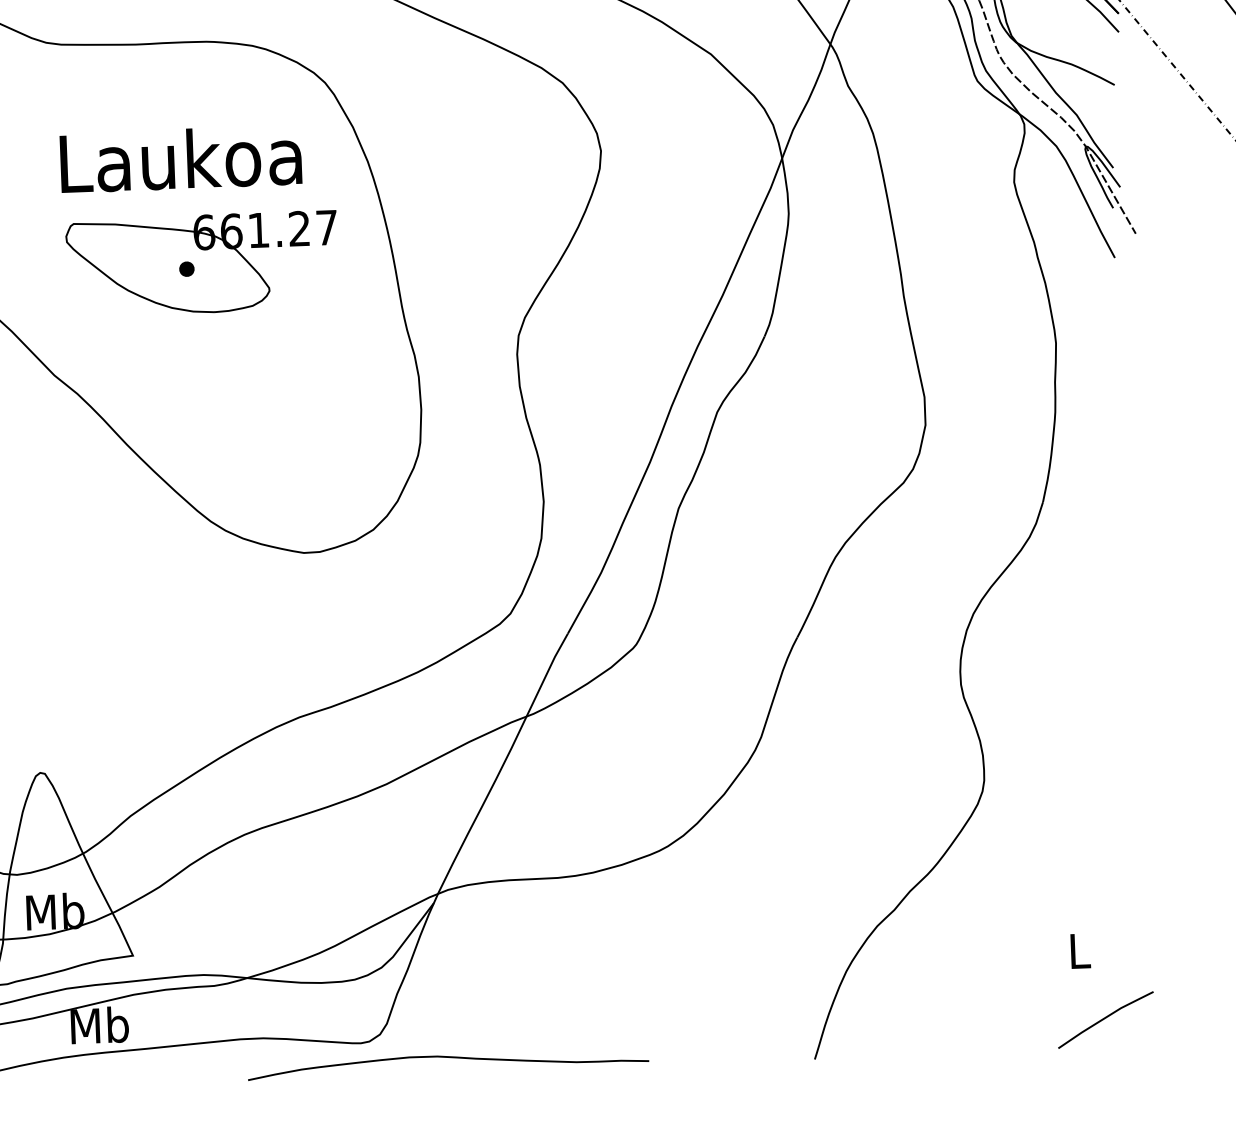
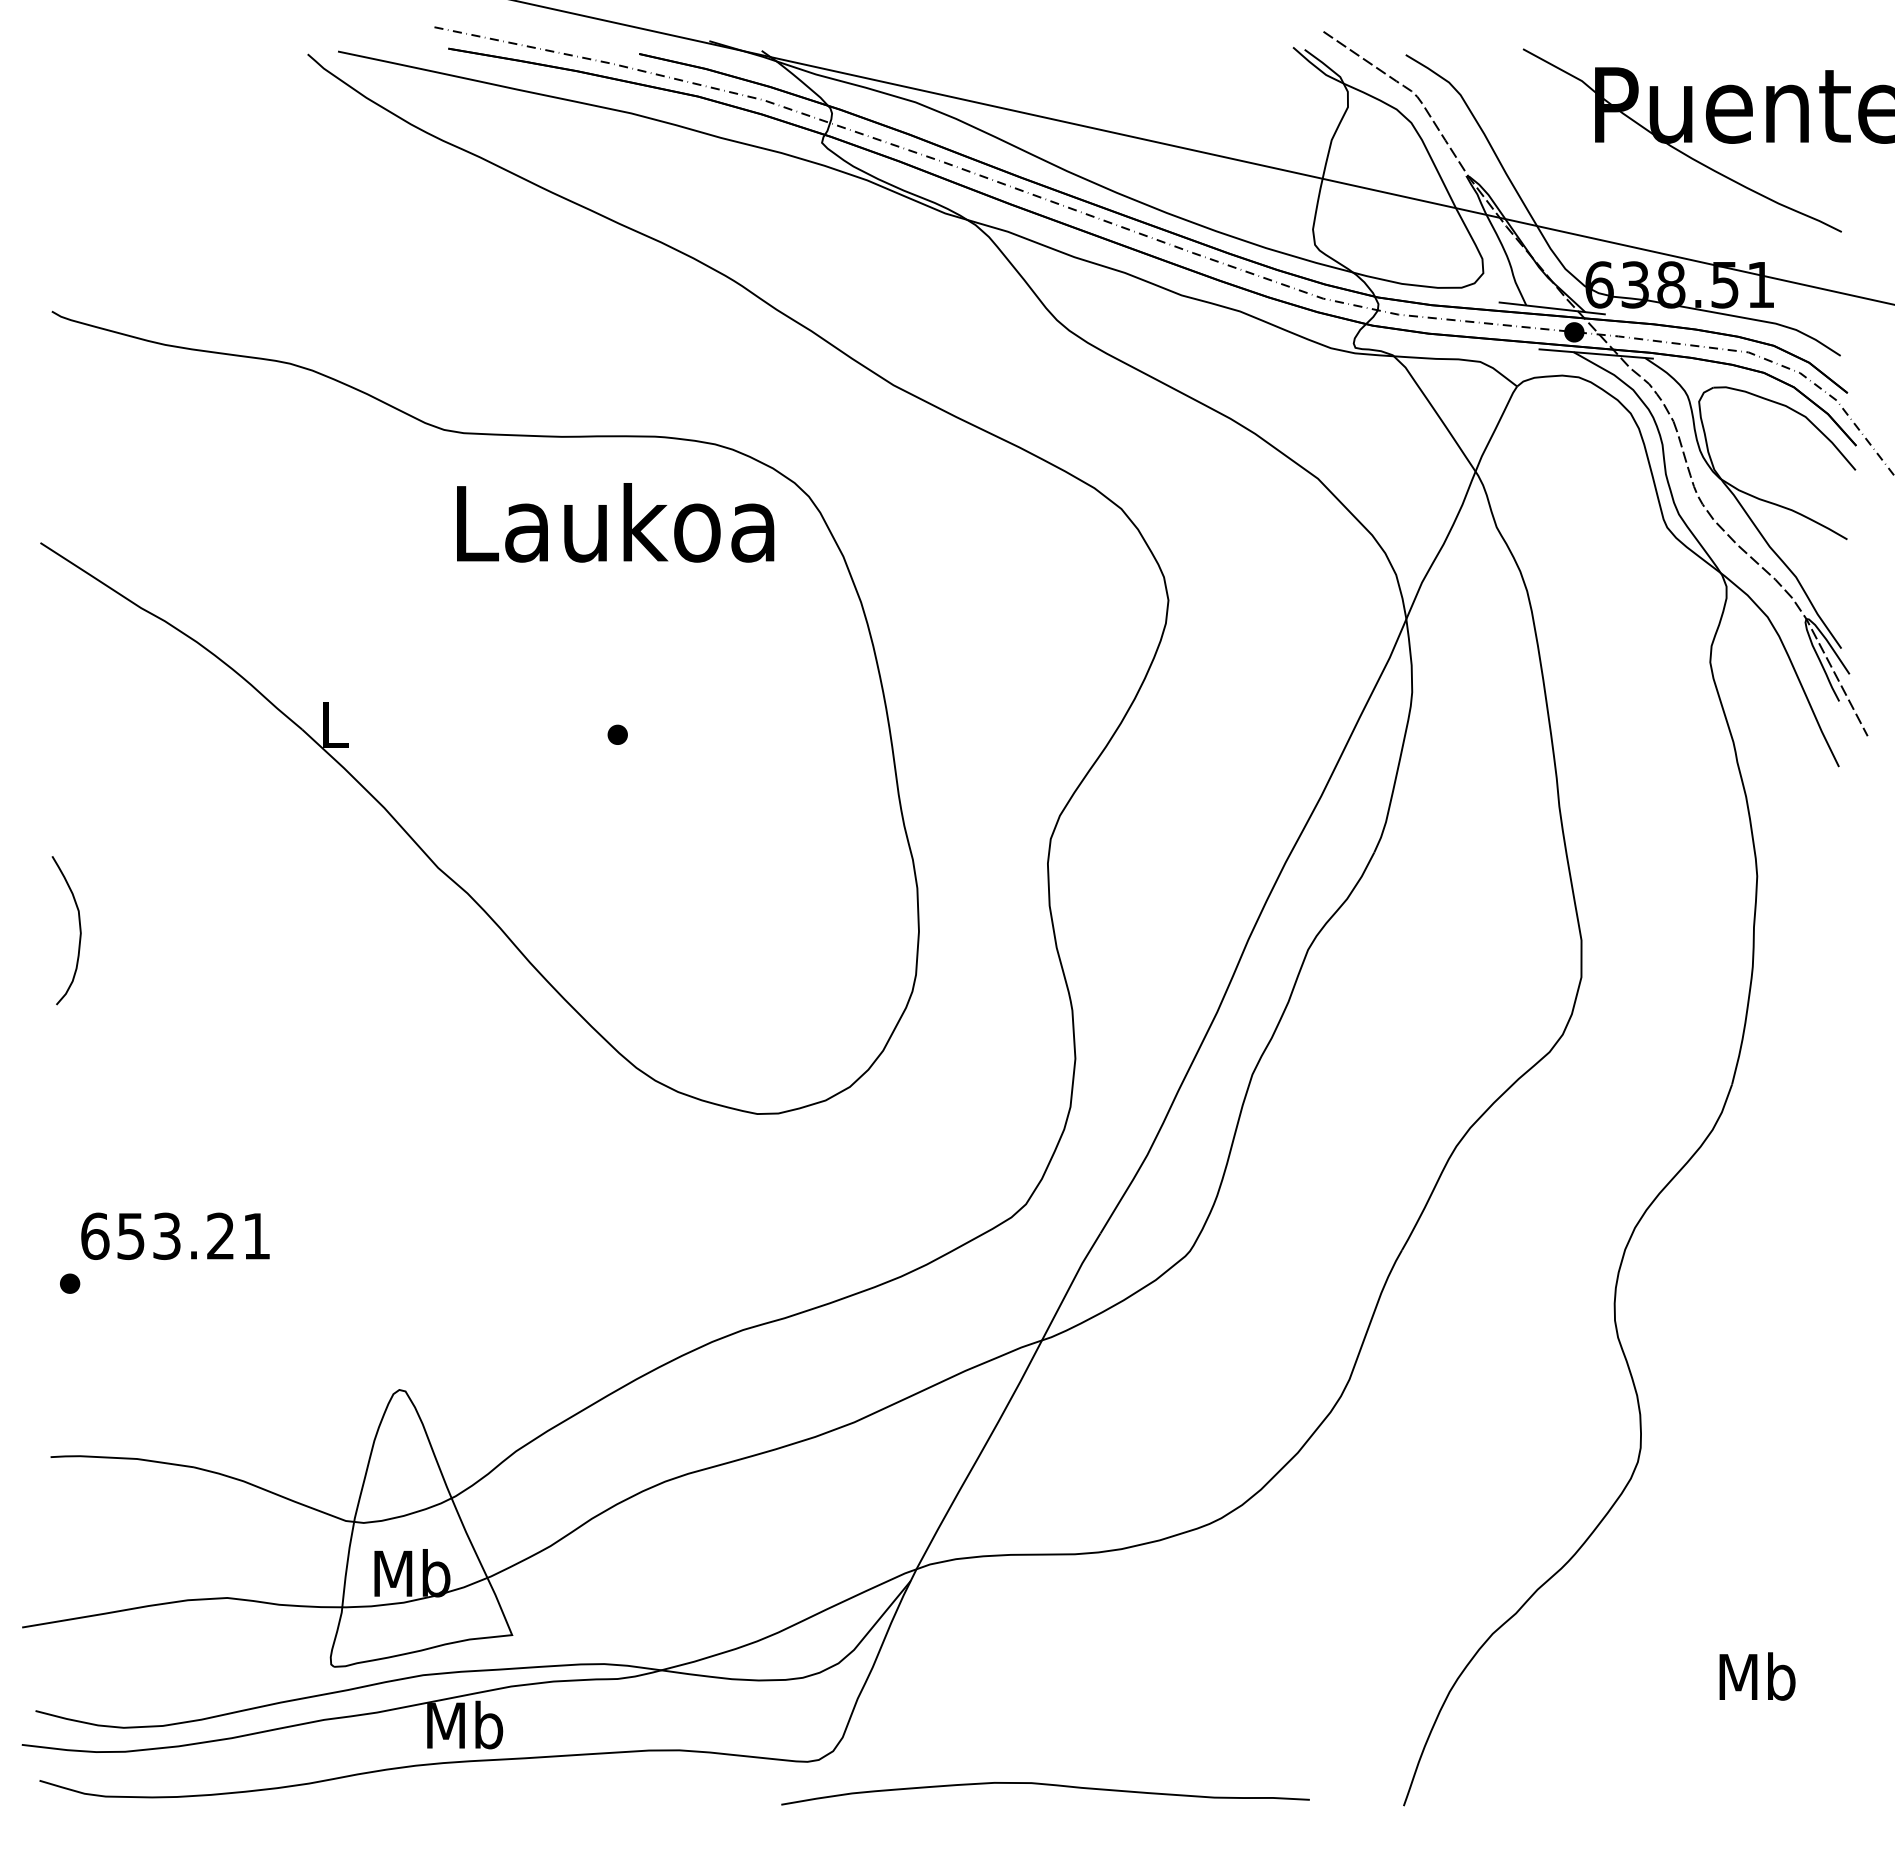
text: (180, 158) -> (615, 522), moved
part: (202, 263) -> (638, 728), removed
text: (1079, 950) -> (1757, 1676), L -> Mb
line: (1105, 1019) -> (1787, 1767), removed
curve: (448, 1057) -> (1045, 1785), moved

